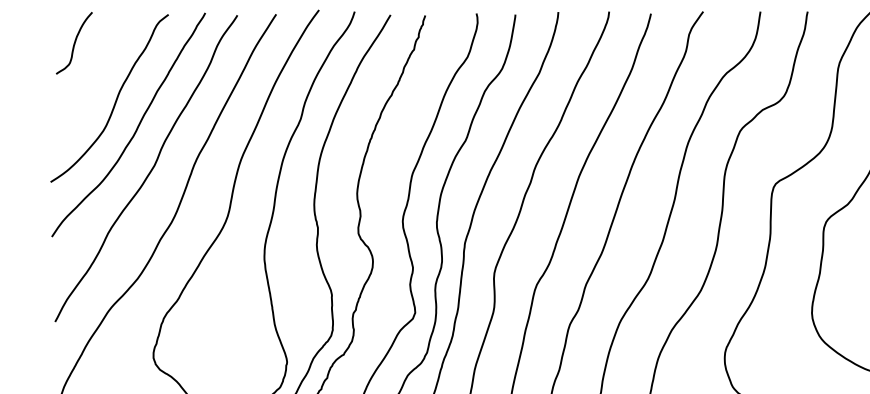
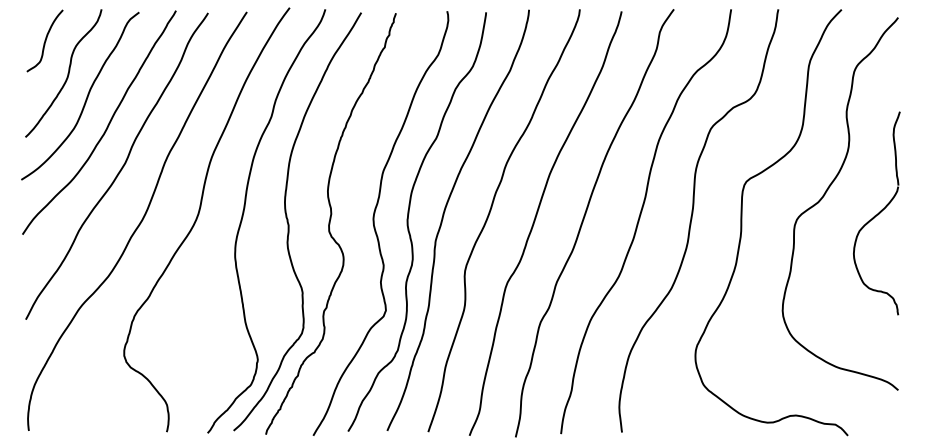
curve: (96, 75) -> (67, 73), added

